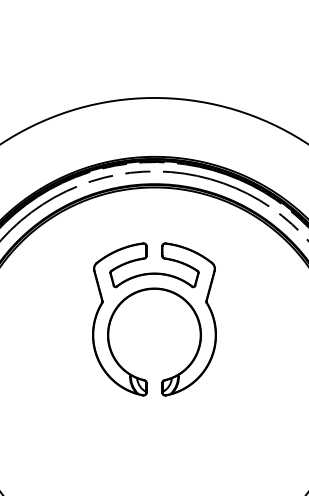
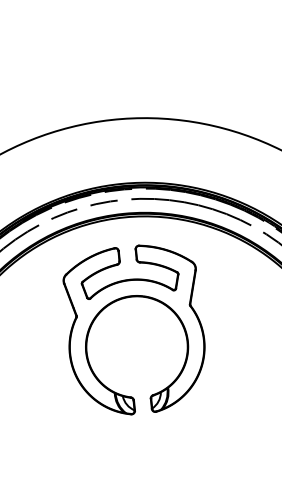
part: (149, 290) -> (126, 298), moved

